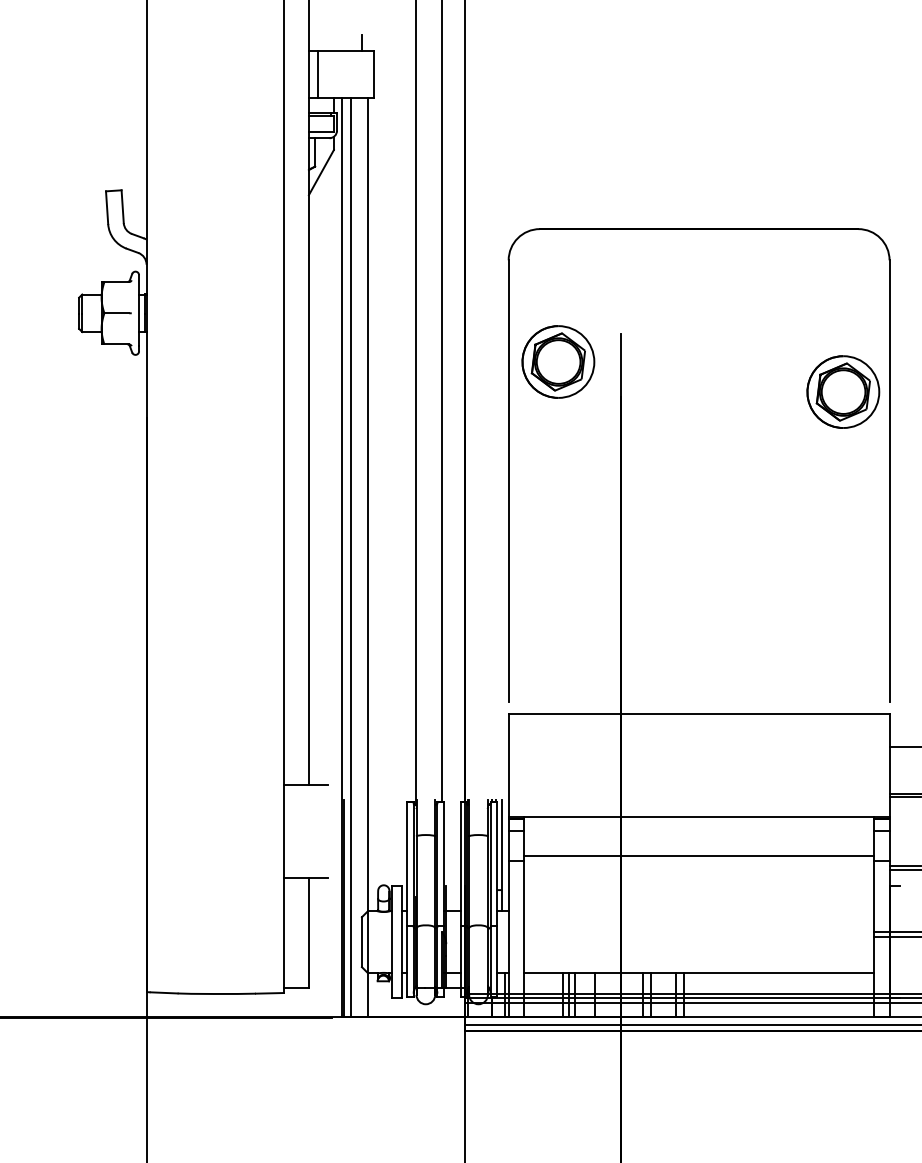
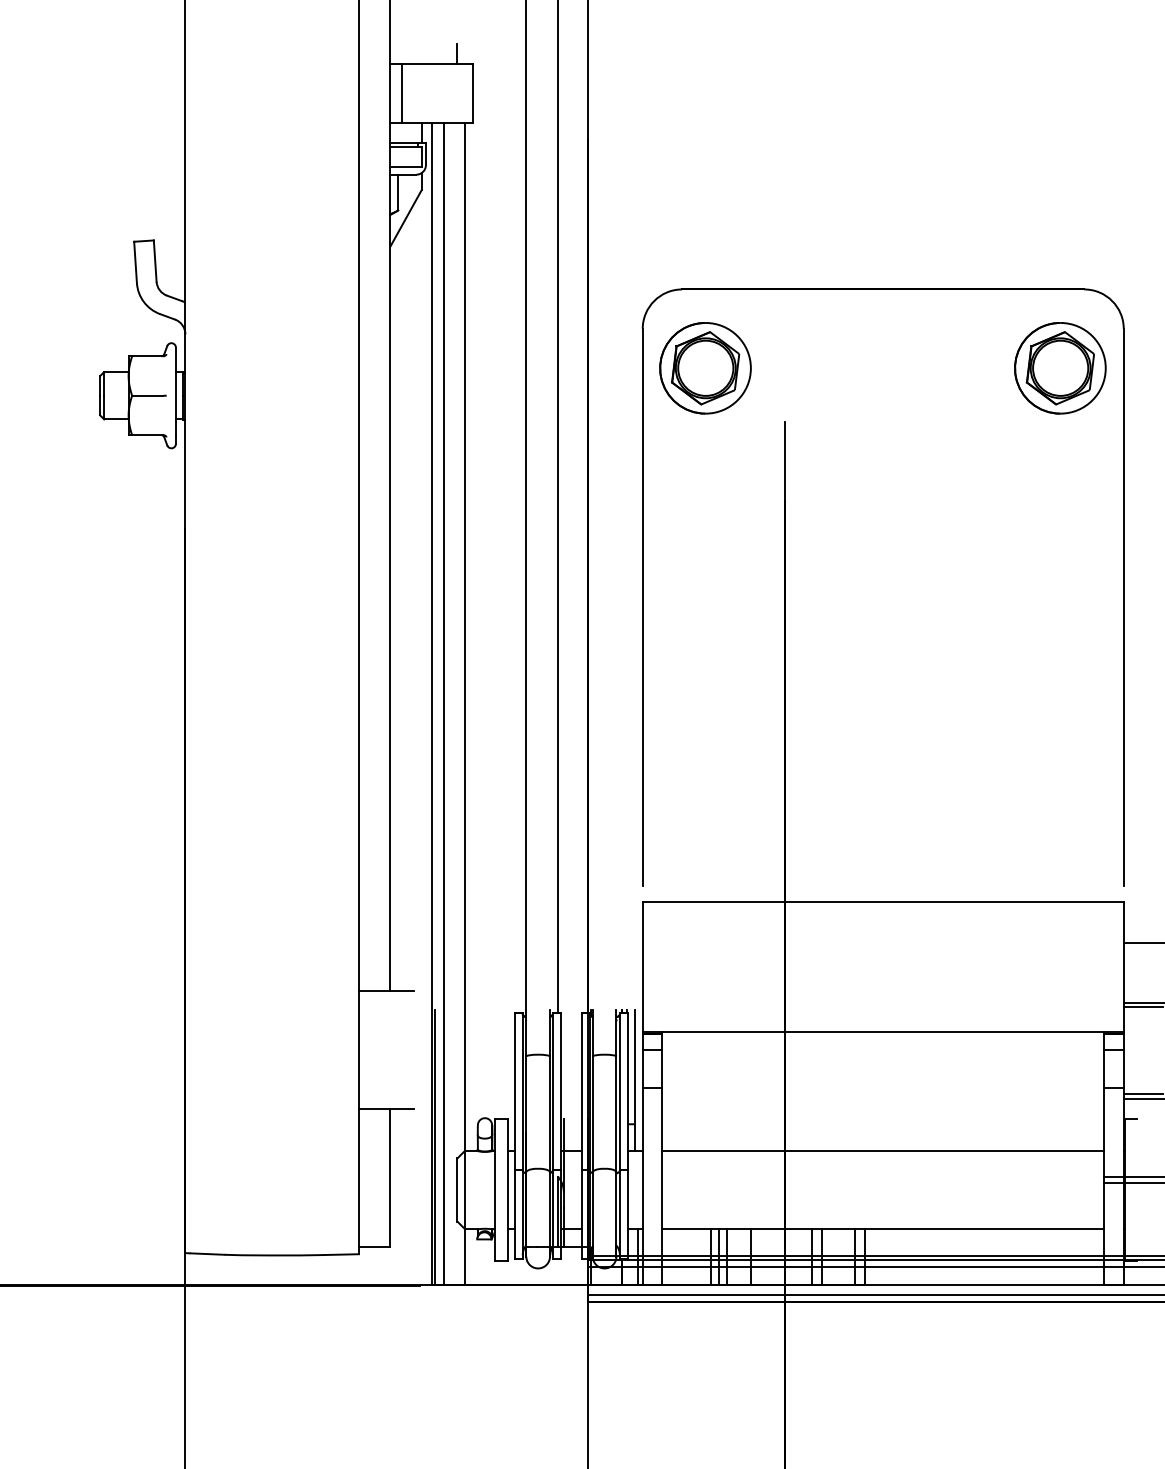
part: (558, 362) -> (705, 368), moved
part: (843, 392) -> (1060, 368), moved
line: (699, 856) -> (883, 1150), moved

